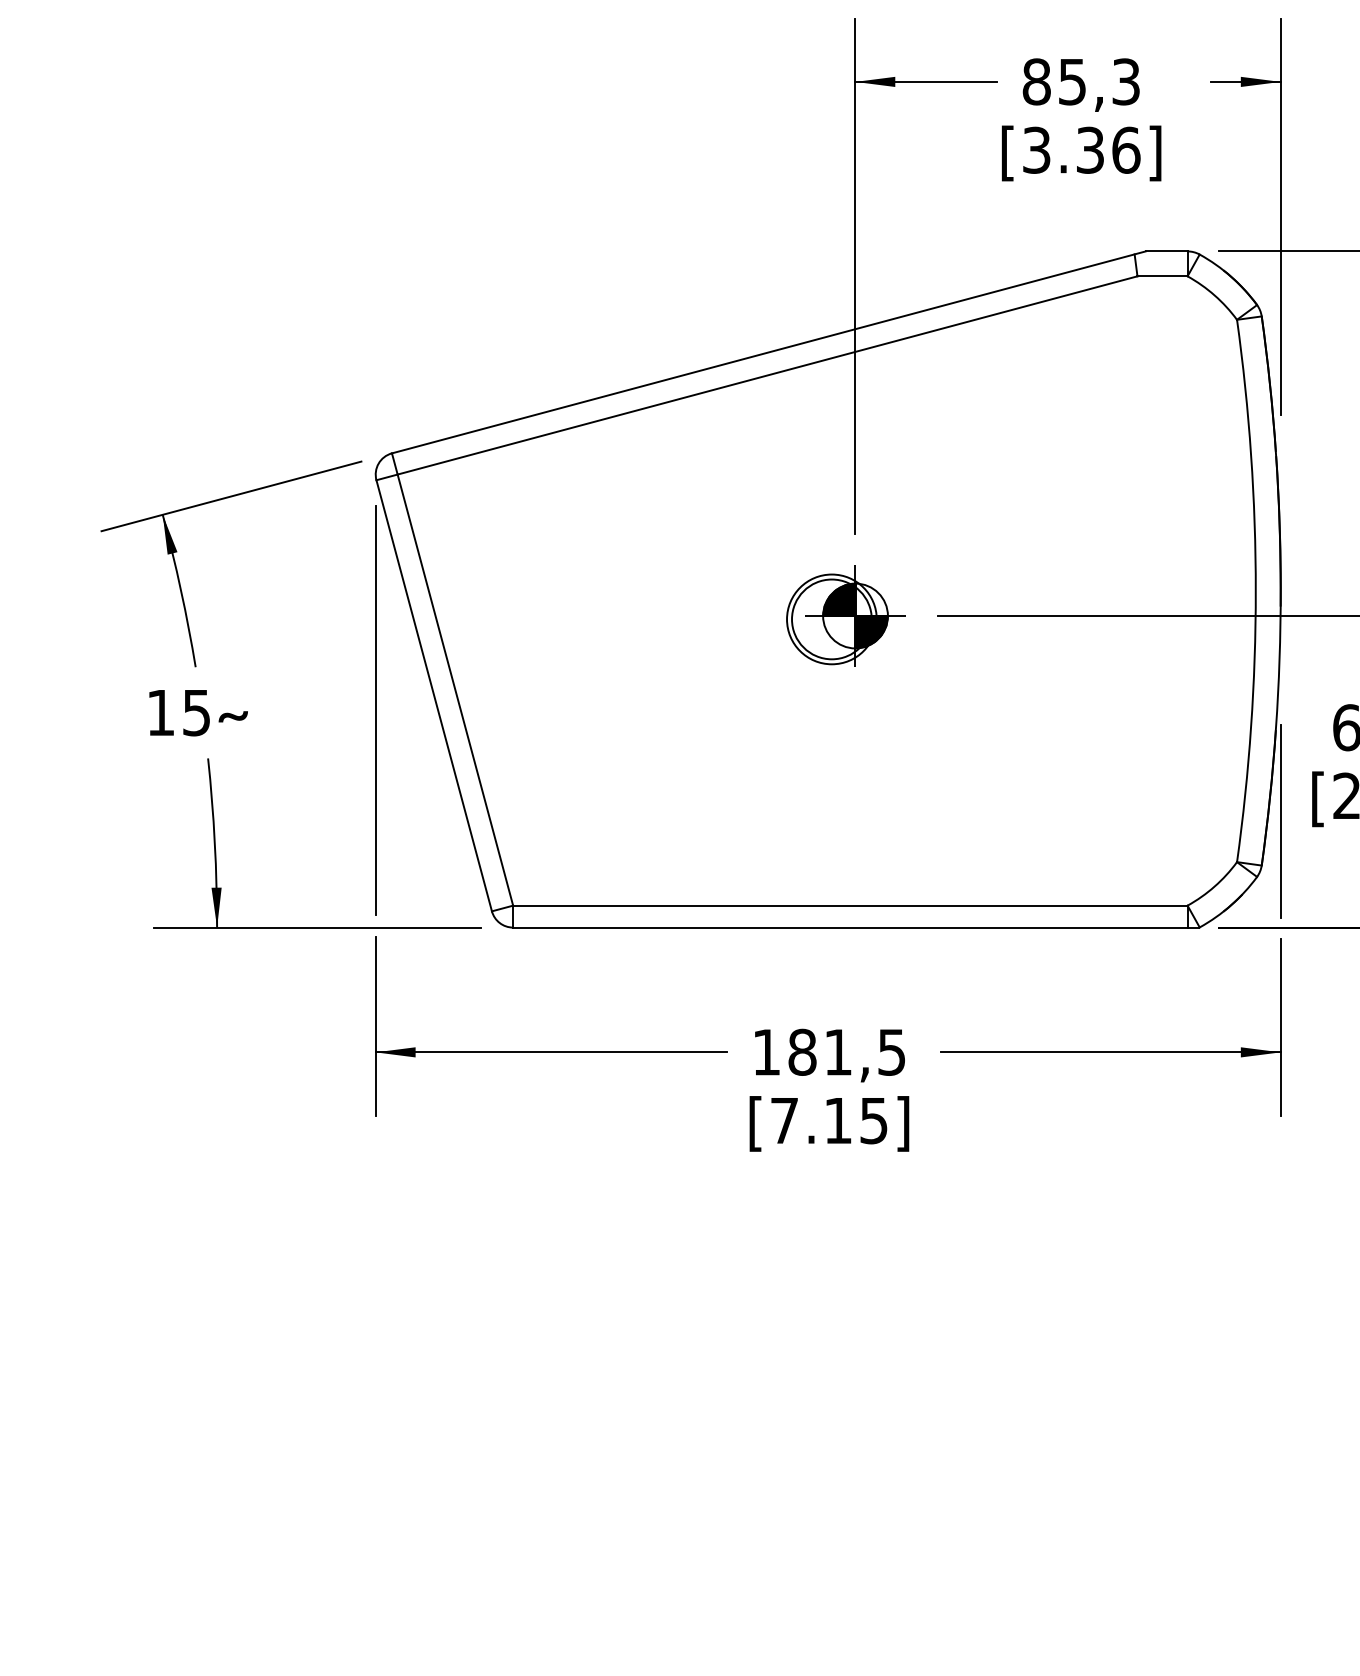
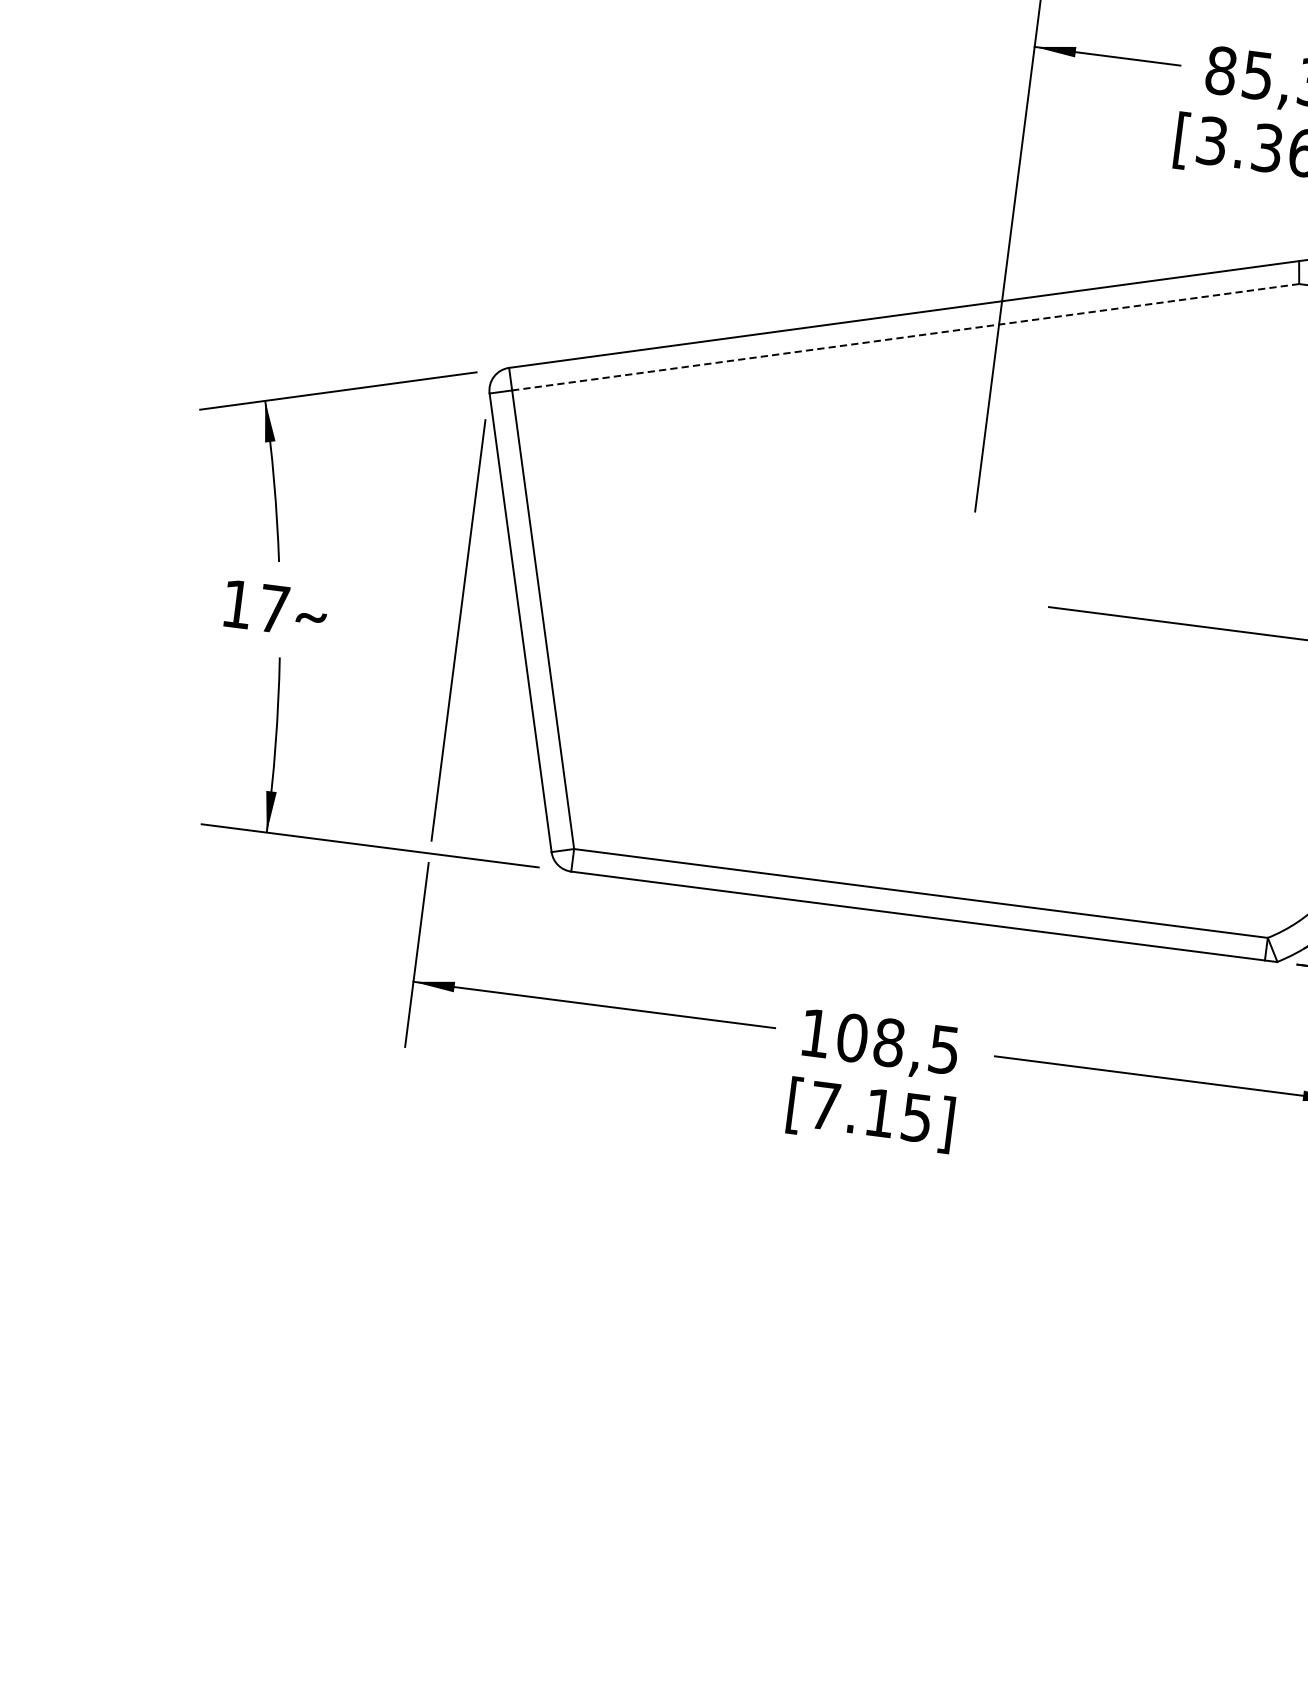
line: (767, 375) -> (905, 337), solid -> dashed
part: (845, 615) -> (954, 594), removed
text: (196, 713) -> (273, 609), 15 -> 17
text: (820, 1051) -> (871, 1039), 181,5 -> 108,5

